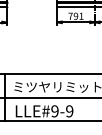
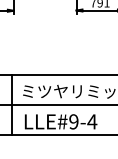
text: (69, 111) -> (92, 122), LLE#9-9 -> LLE#9-4

